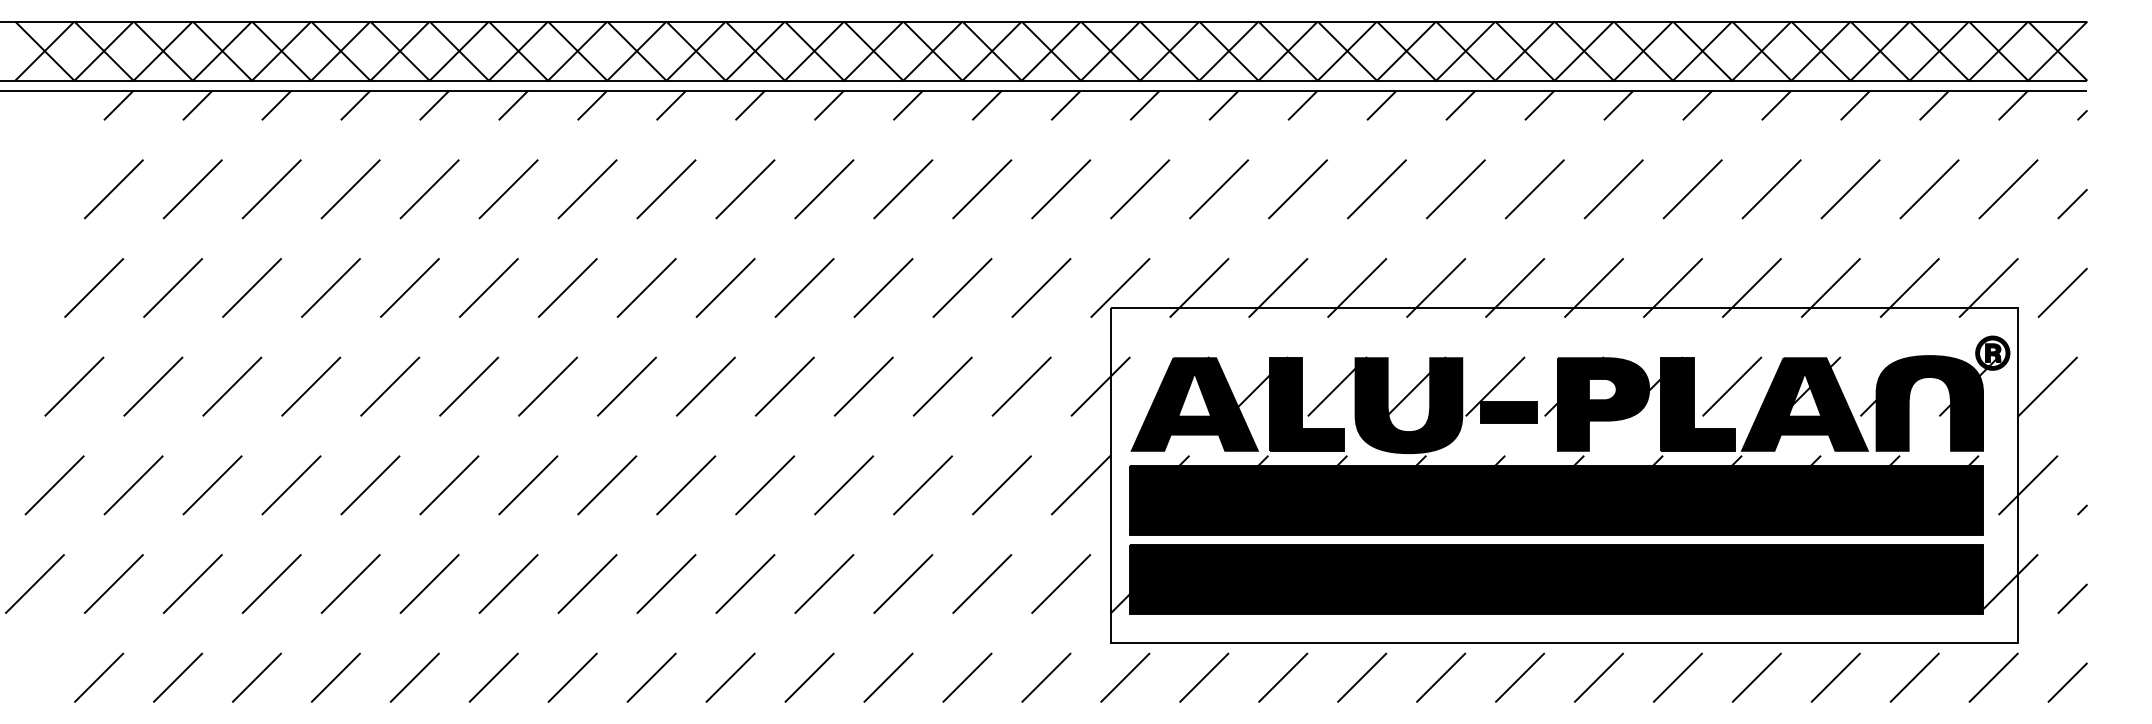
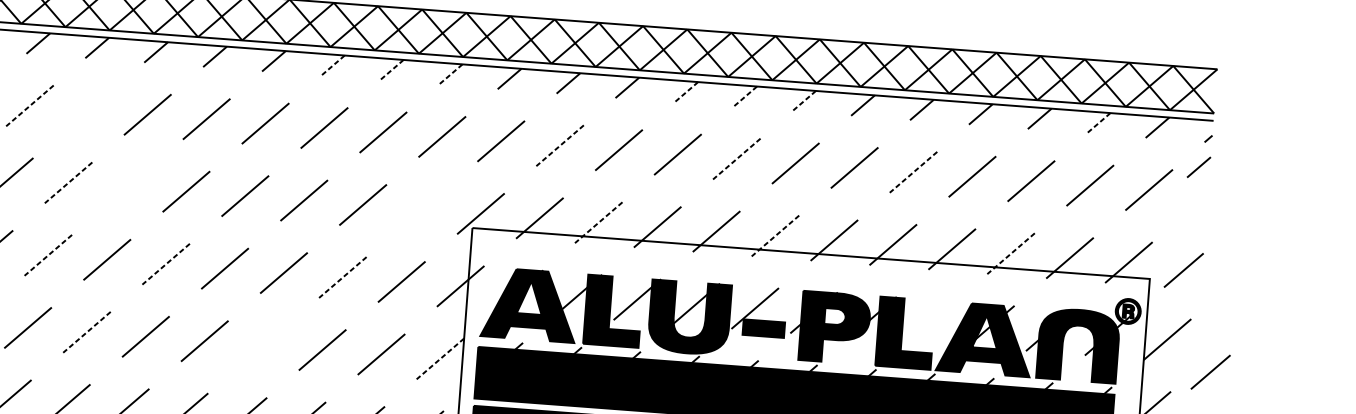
line: (908, 105) -> (333, 65), solid -> dashed
line: (987, 105) -> (392, 70), solid -> dashed
line: (1066, 105) -> (450, 74), solid -> dashed
line: (1381, 105) -> (686, 92), solid -> dashed
line: (1460, 105) -> (744, 96), solid -> dashed
line: (1539, 105) -> (803, 101), solid -> dashed
line: (1934, 105) -> (1098, 123), solid -> dashed
line: (508, 189) -> (29, 106), solid -> dashed
line: (587, 189) -> (88, 110), removed
line: (1219, 189) -> (560, 145), solid -> dashed
line: (1455, 189) -> (736, 159), solid -> dashed
line: (1692, 189) -> (913, 172), solid -> dashed
line: (2072, 203) -> (1198, 166), moved
line: (567, 287) -> (68, 182), solid -> dashed
line: (646, 287) -> (127, 186), removed
line: (1041, 287) -> (422, 209), removed
line: (1278, 287) -> (598, 222), solid -> dashed
line: (1515, 287) -> (775, 235), solid -> dashed
line: (1830, 287) -> (1010, 253), solid -> dashed
line: (548, 386) -> (48, 255), solid -> dashed
line: (705, 386) -> (165, 264), solid -> dashed
line: (942, 386) -> (342, 277), solid -> dashed
line: (1732, 386) -> (932, 321), removed
line: (2108, 425) -> (1210, 371), added
line: (607, 485) -> (87, 332), solid -> dashed
line: (844, 485) -> (263, 345), removed
line: (1080, 485) -> (440, 359), solid -> dashed

